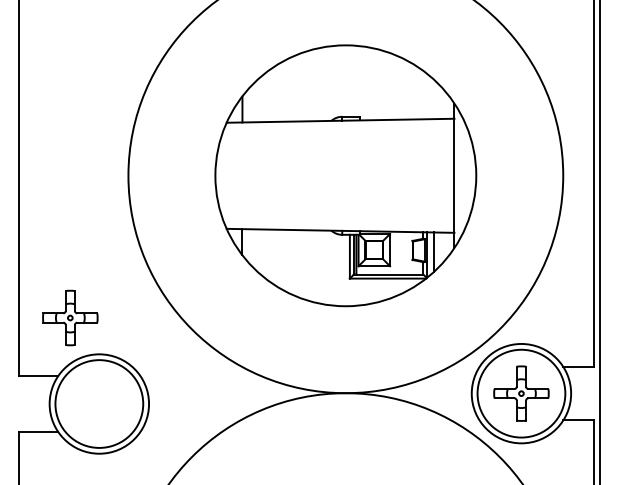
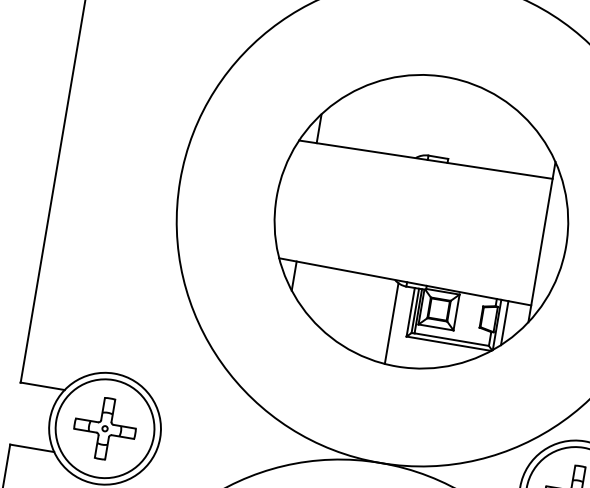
line: (334, 269) -> (391, 323), added
part: (70, 317) -> (105, 428), moved

